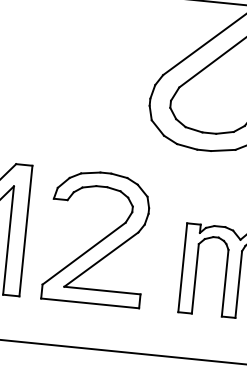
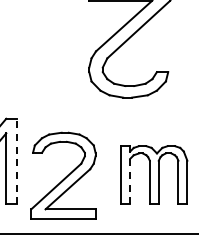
line: (25, 230) -> (16, 161), solid -> dashed
part: (96, 236) -> (63, 174), moved
line: (195, 278) -> (130, 181), solid -> dashed

